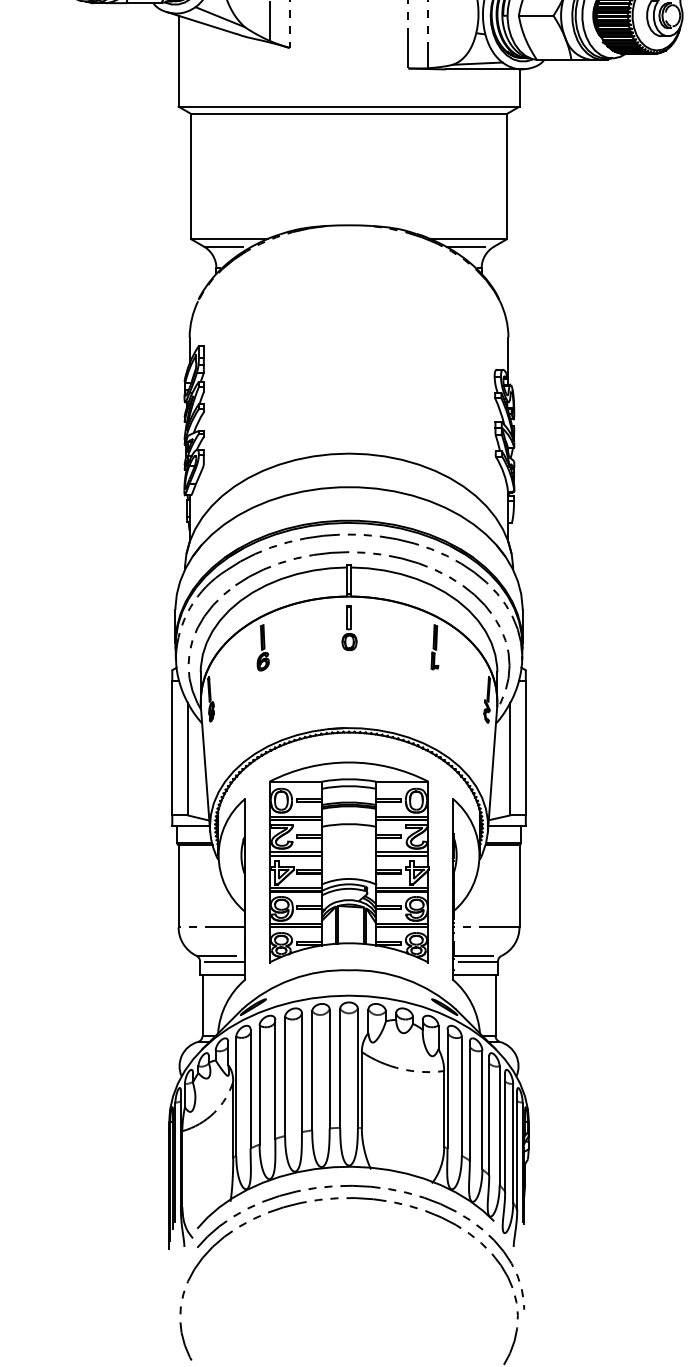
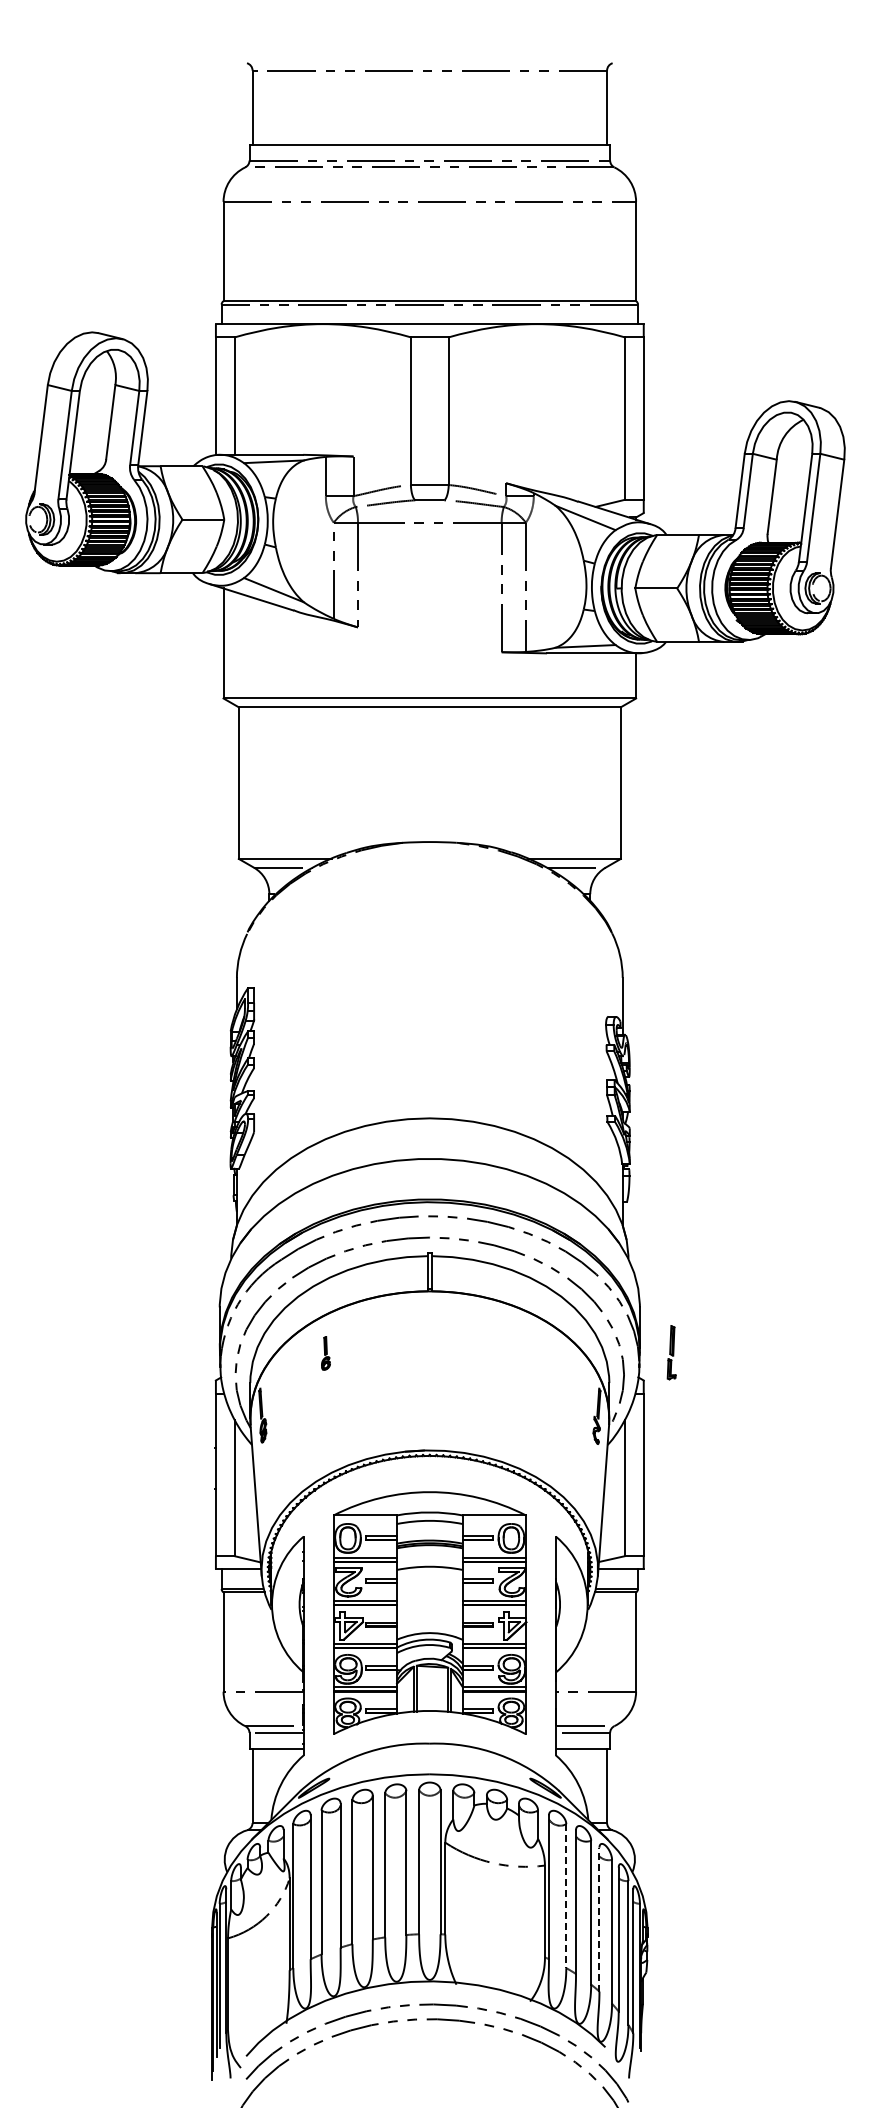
part: (349, 628) -> (430, 1329), removed
part: (262, 647) -> (325, 1353), size x0.6
part: (434, 647) -> (671, 1352), moved
line: (461, 1096) -> (566, 1896), solid -> dashed
line: (489, 1115) -> (599, 1919), solid -> dashed

